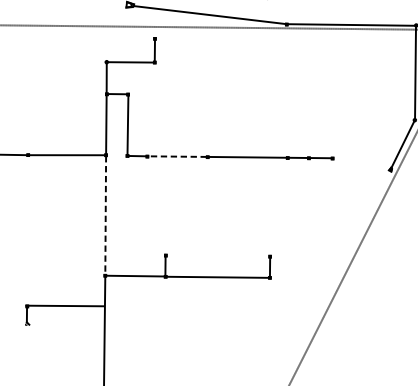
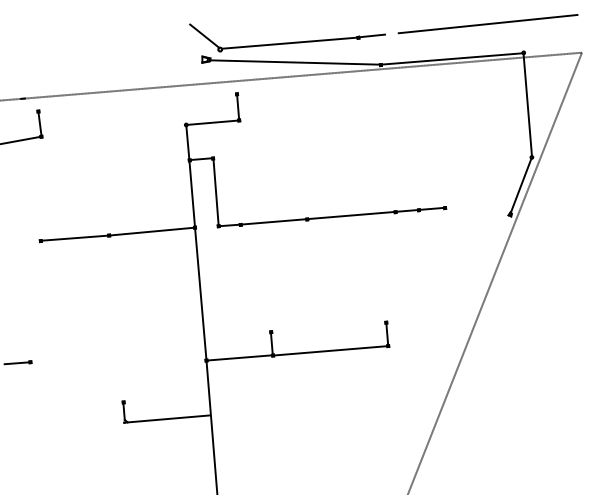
line: (177, 156) -> (273, 221), dashed -> solid
line: (105, 215) -> (200, 294), dashed -> solid
line: (64, 305) -> (166, 418), moved

